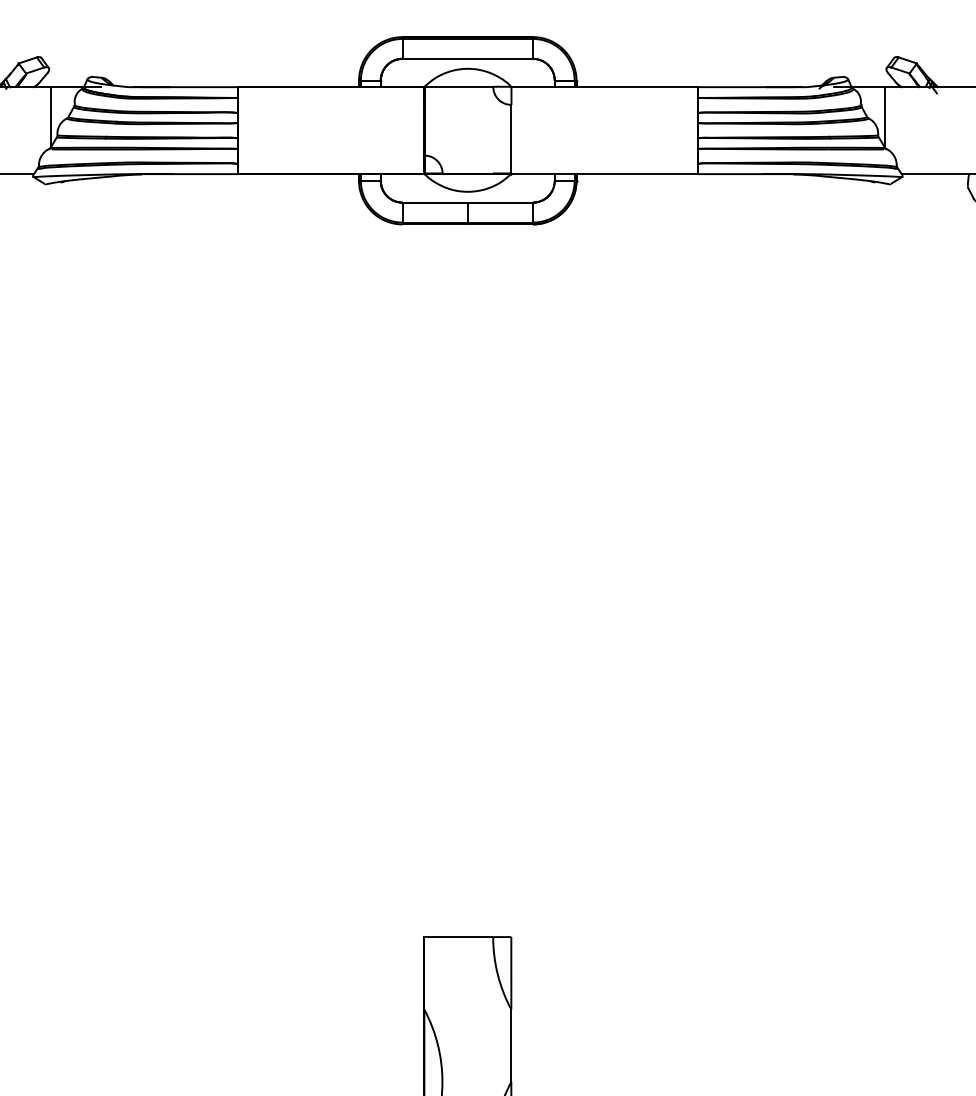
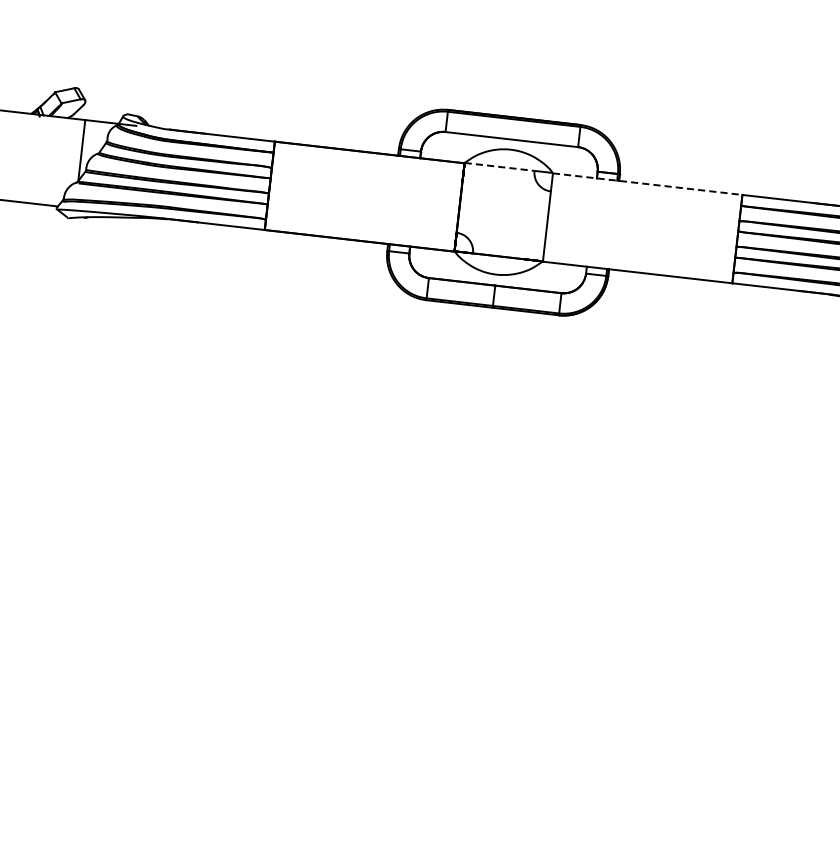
line: (459, 86) -> (500, 166), solid -> dashed
line: (605, 87) -> (648, 184), solid -> dashed

